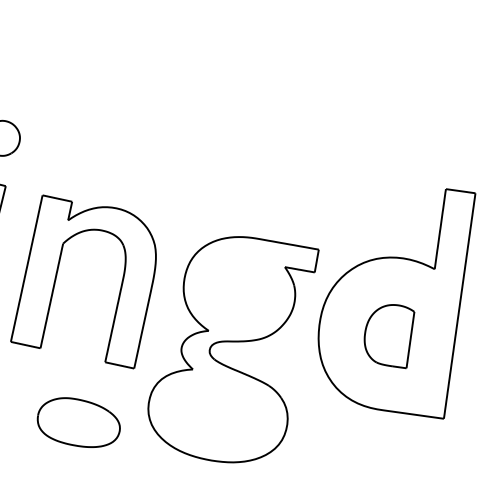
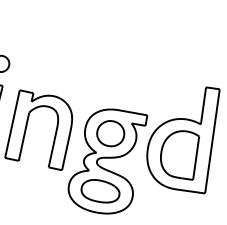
part: (239, 288) -> (110, 133), added
part: (388, 336) -> (179, 155), size x1.67
part: (78, 423) -> (100, 191), moved

